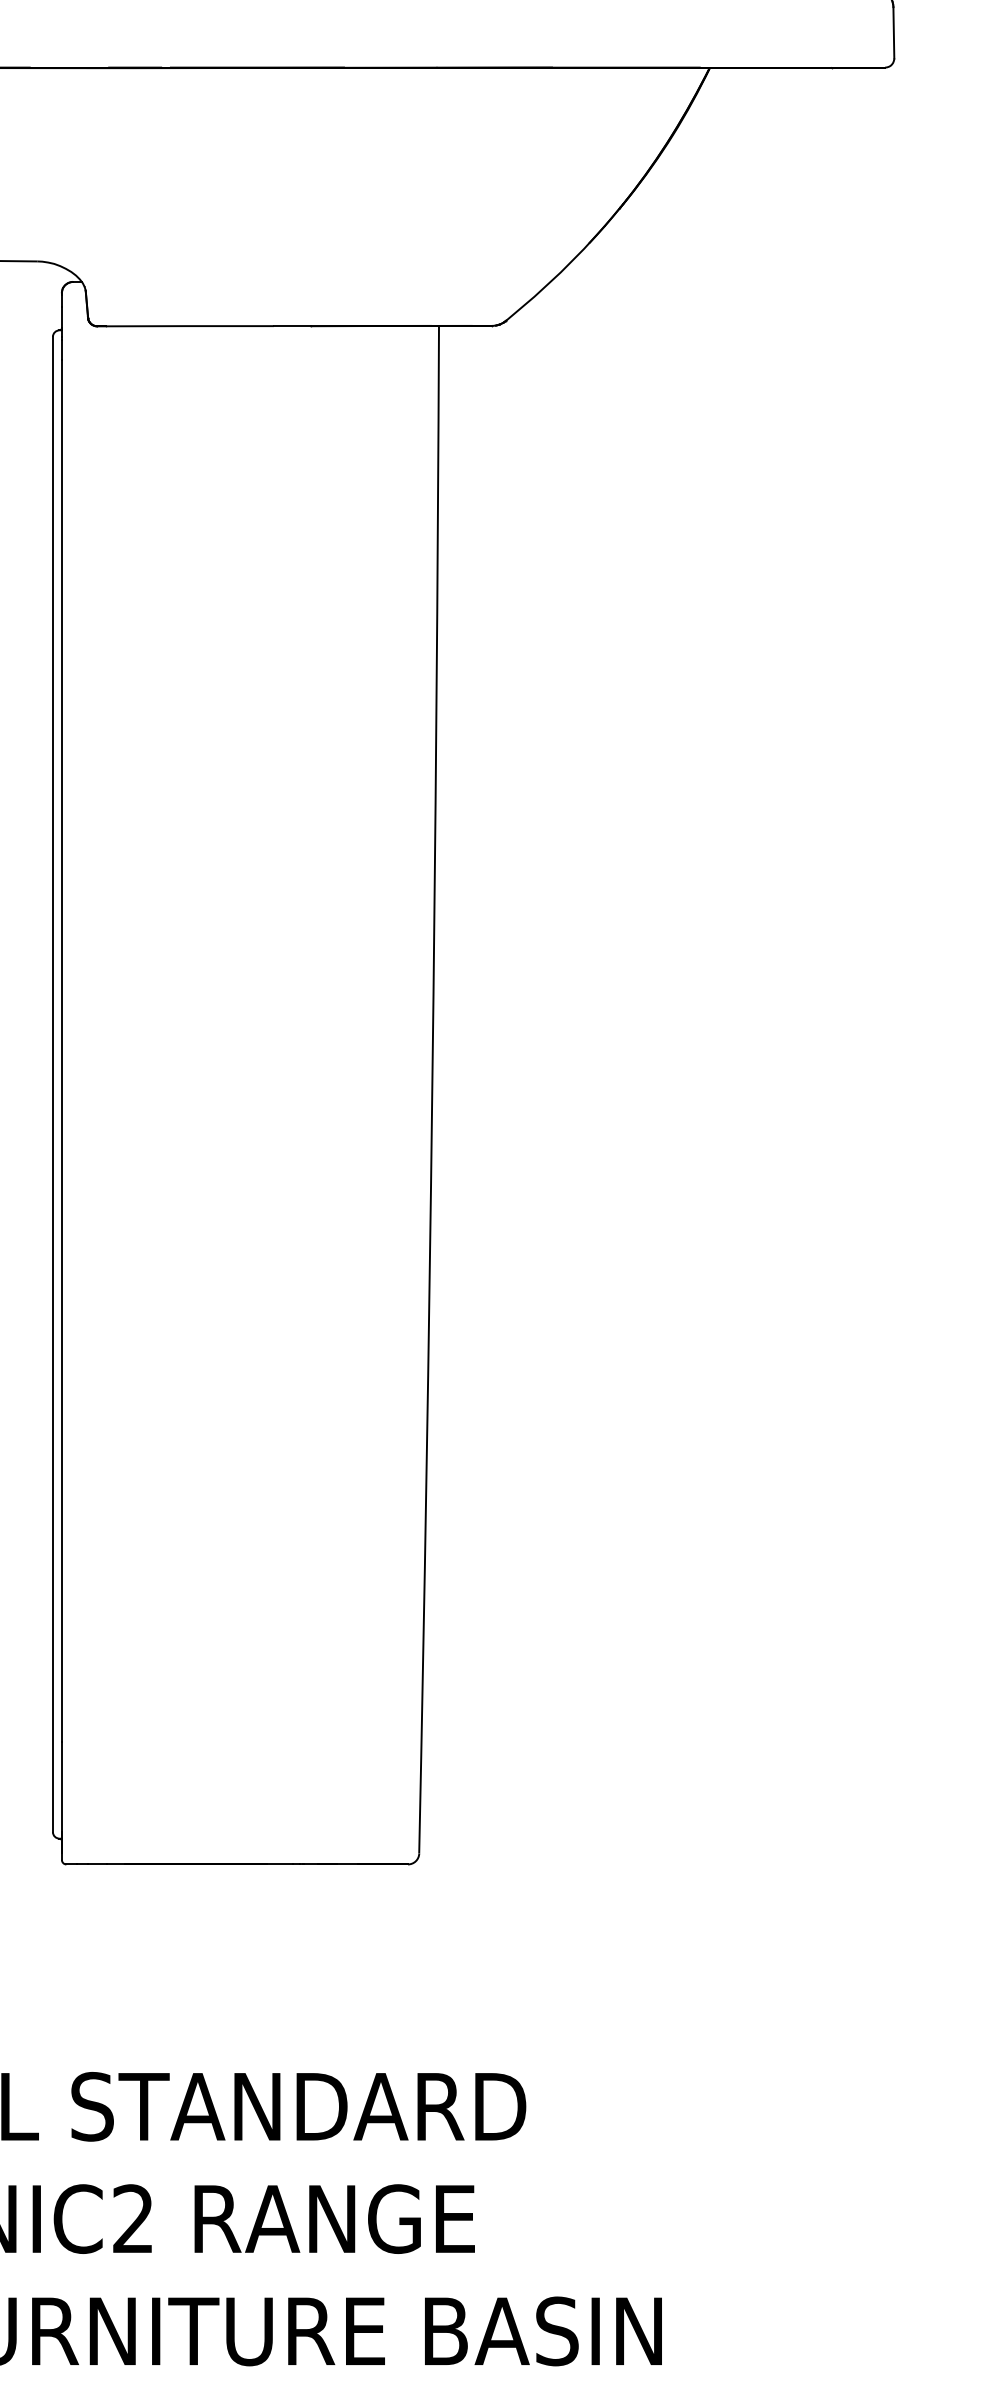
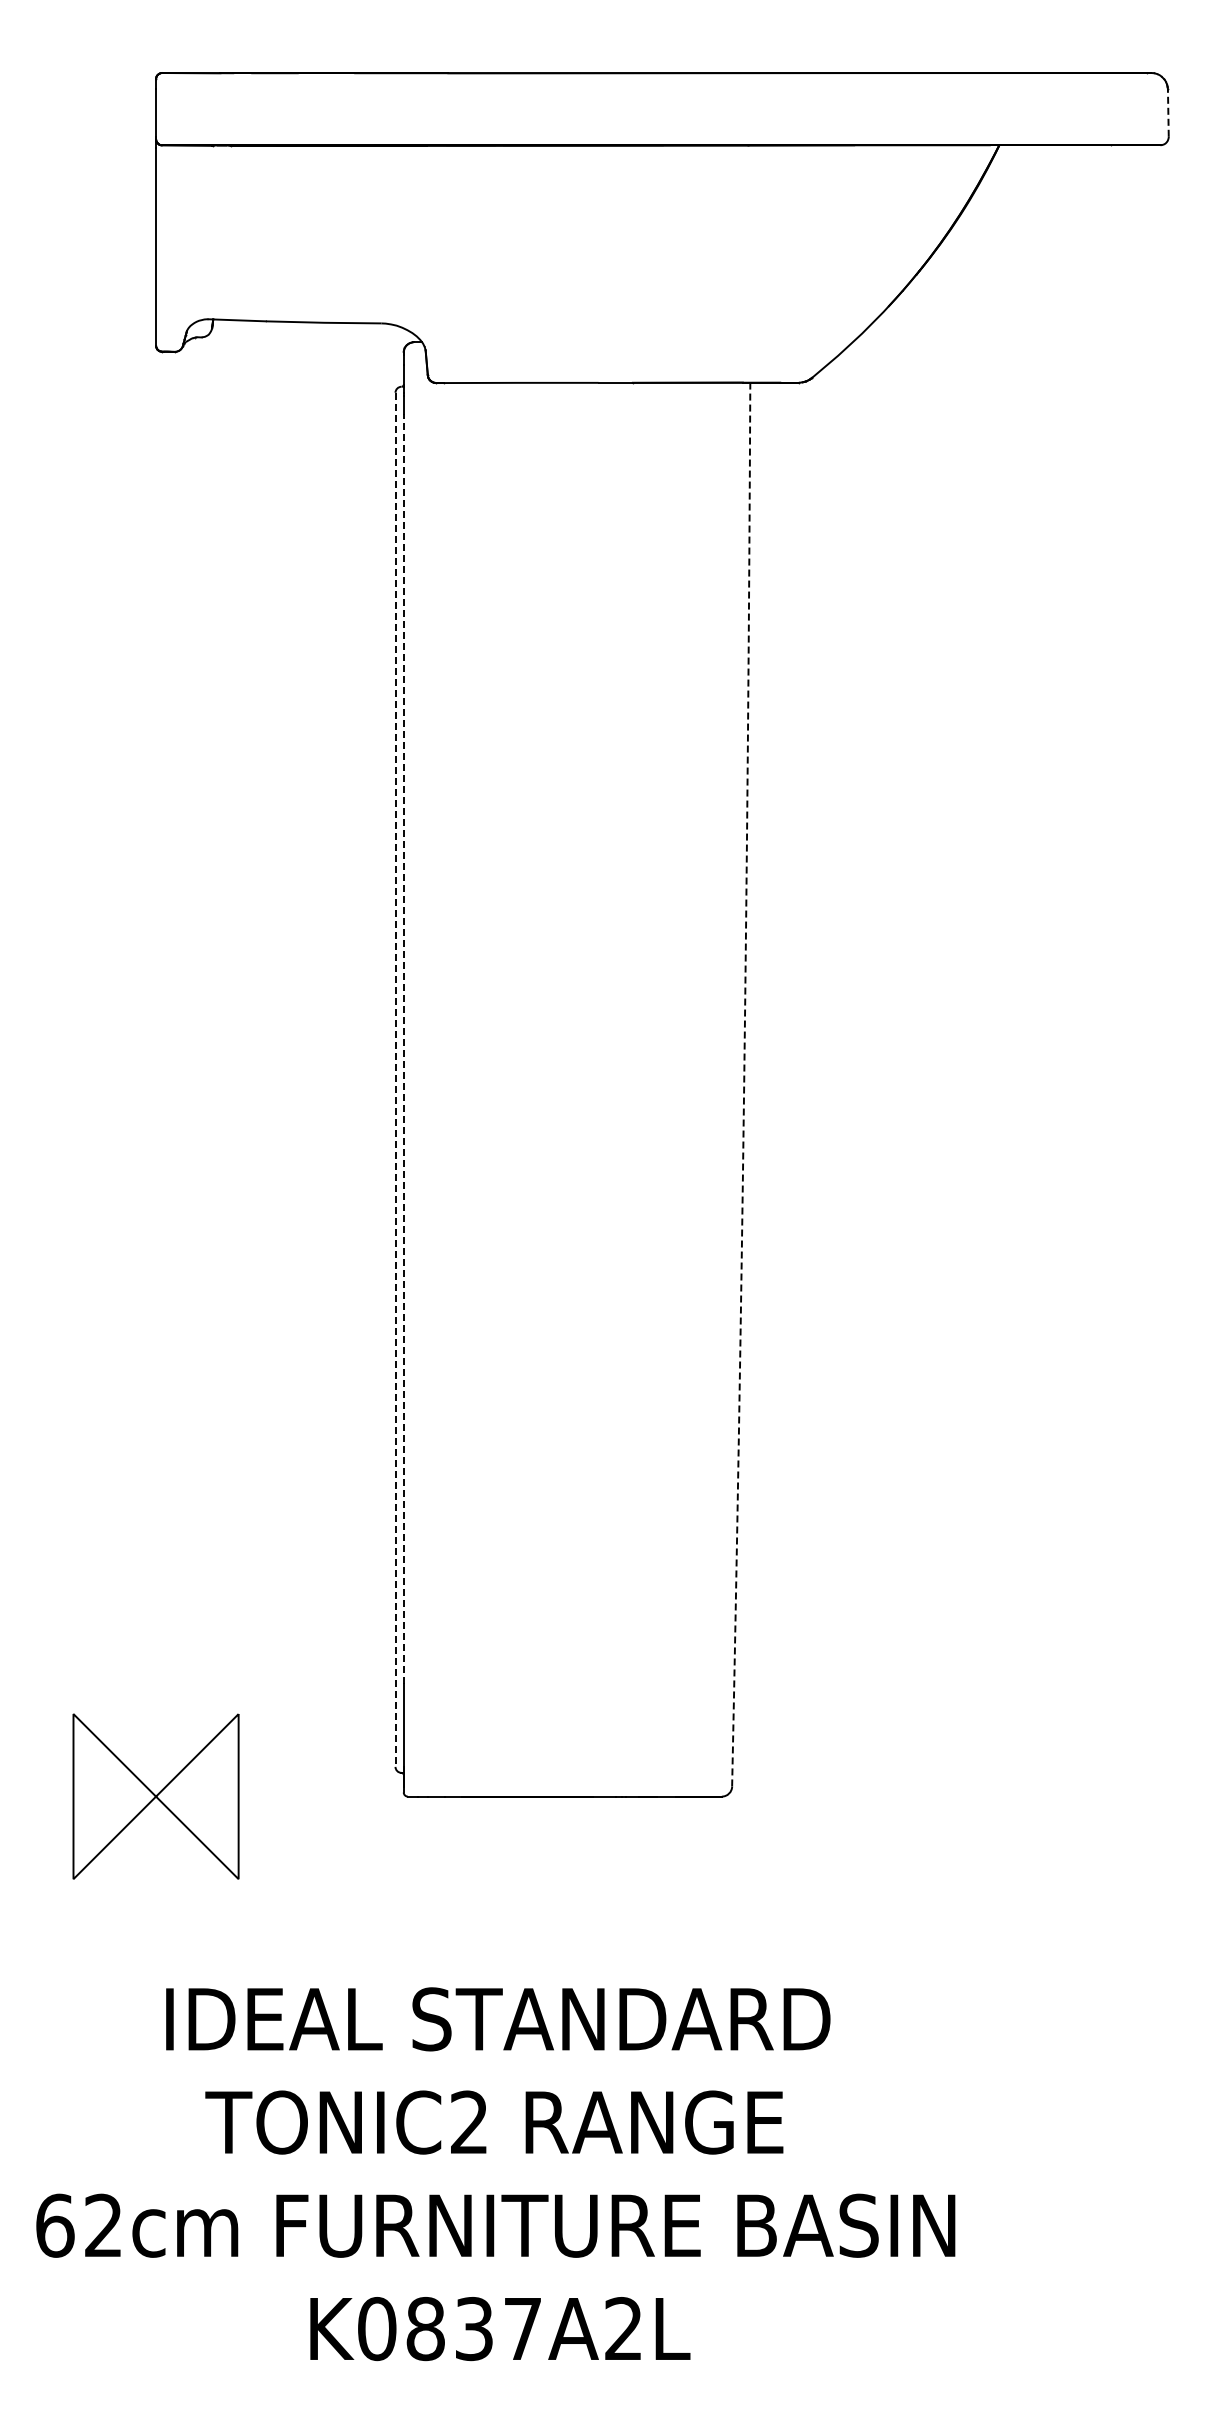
line: (894, 33) -> (1168, 113), solid -> dashed
line: (61, 1050) -> (403, 1048), solid -> dashed
line: (52, 1085) -> (395, 1080), solid -> dashed
arc: (432, 1089) -> (744, 1084), solid -> dashed

